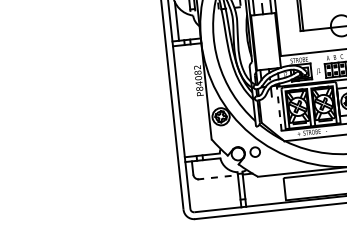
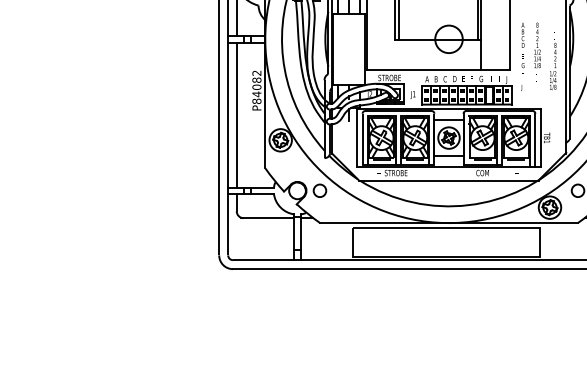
line: (185, 100) -> (236, 114), added
line: (279, 109) -> (357, 138), dashed -> solid
line: (217, 177) -> (267, 218), dashed -> solid

